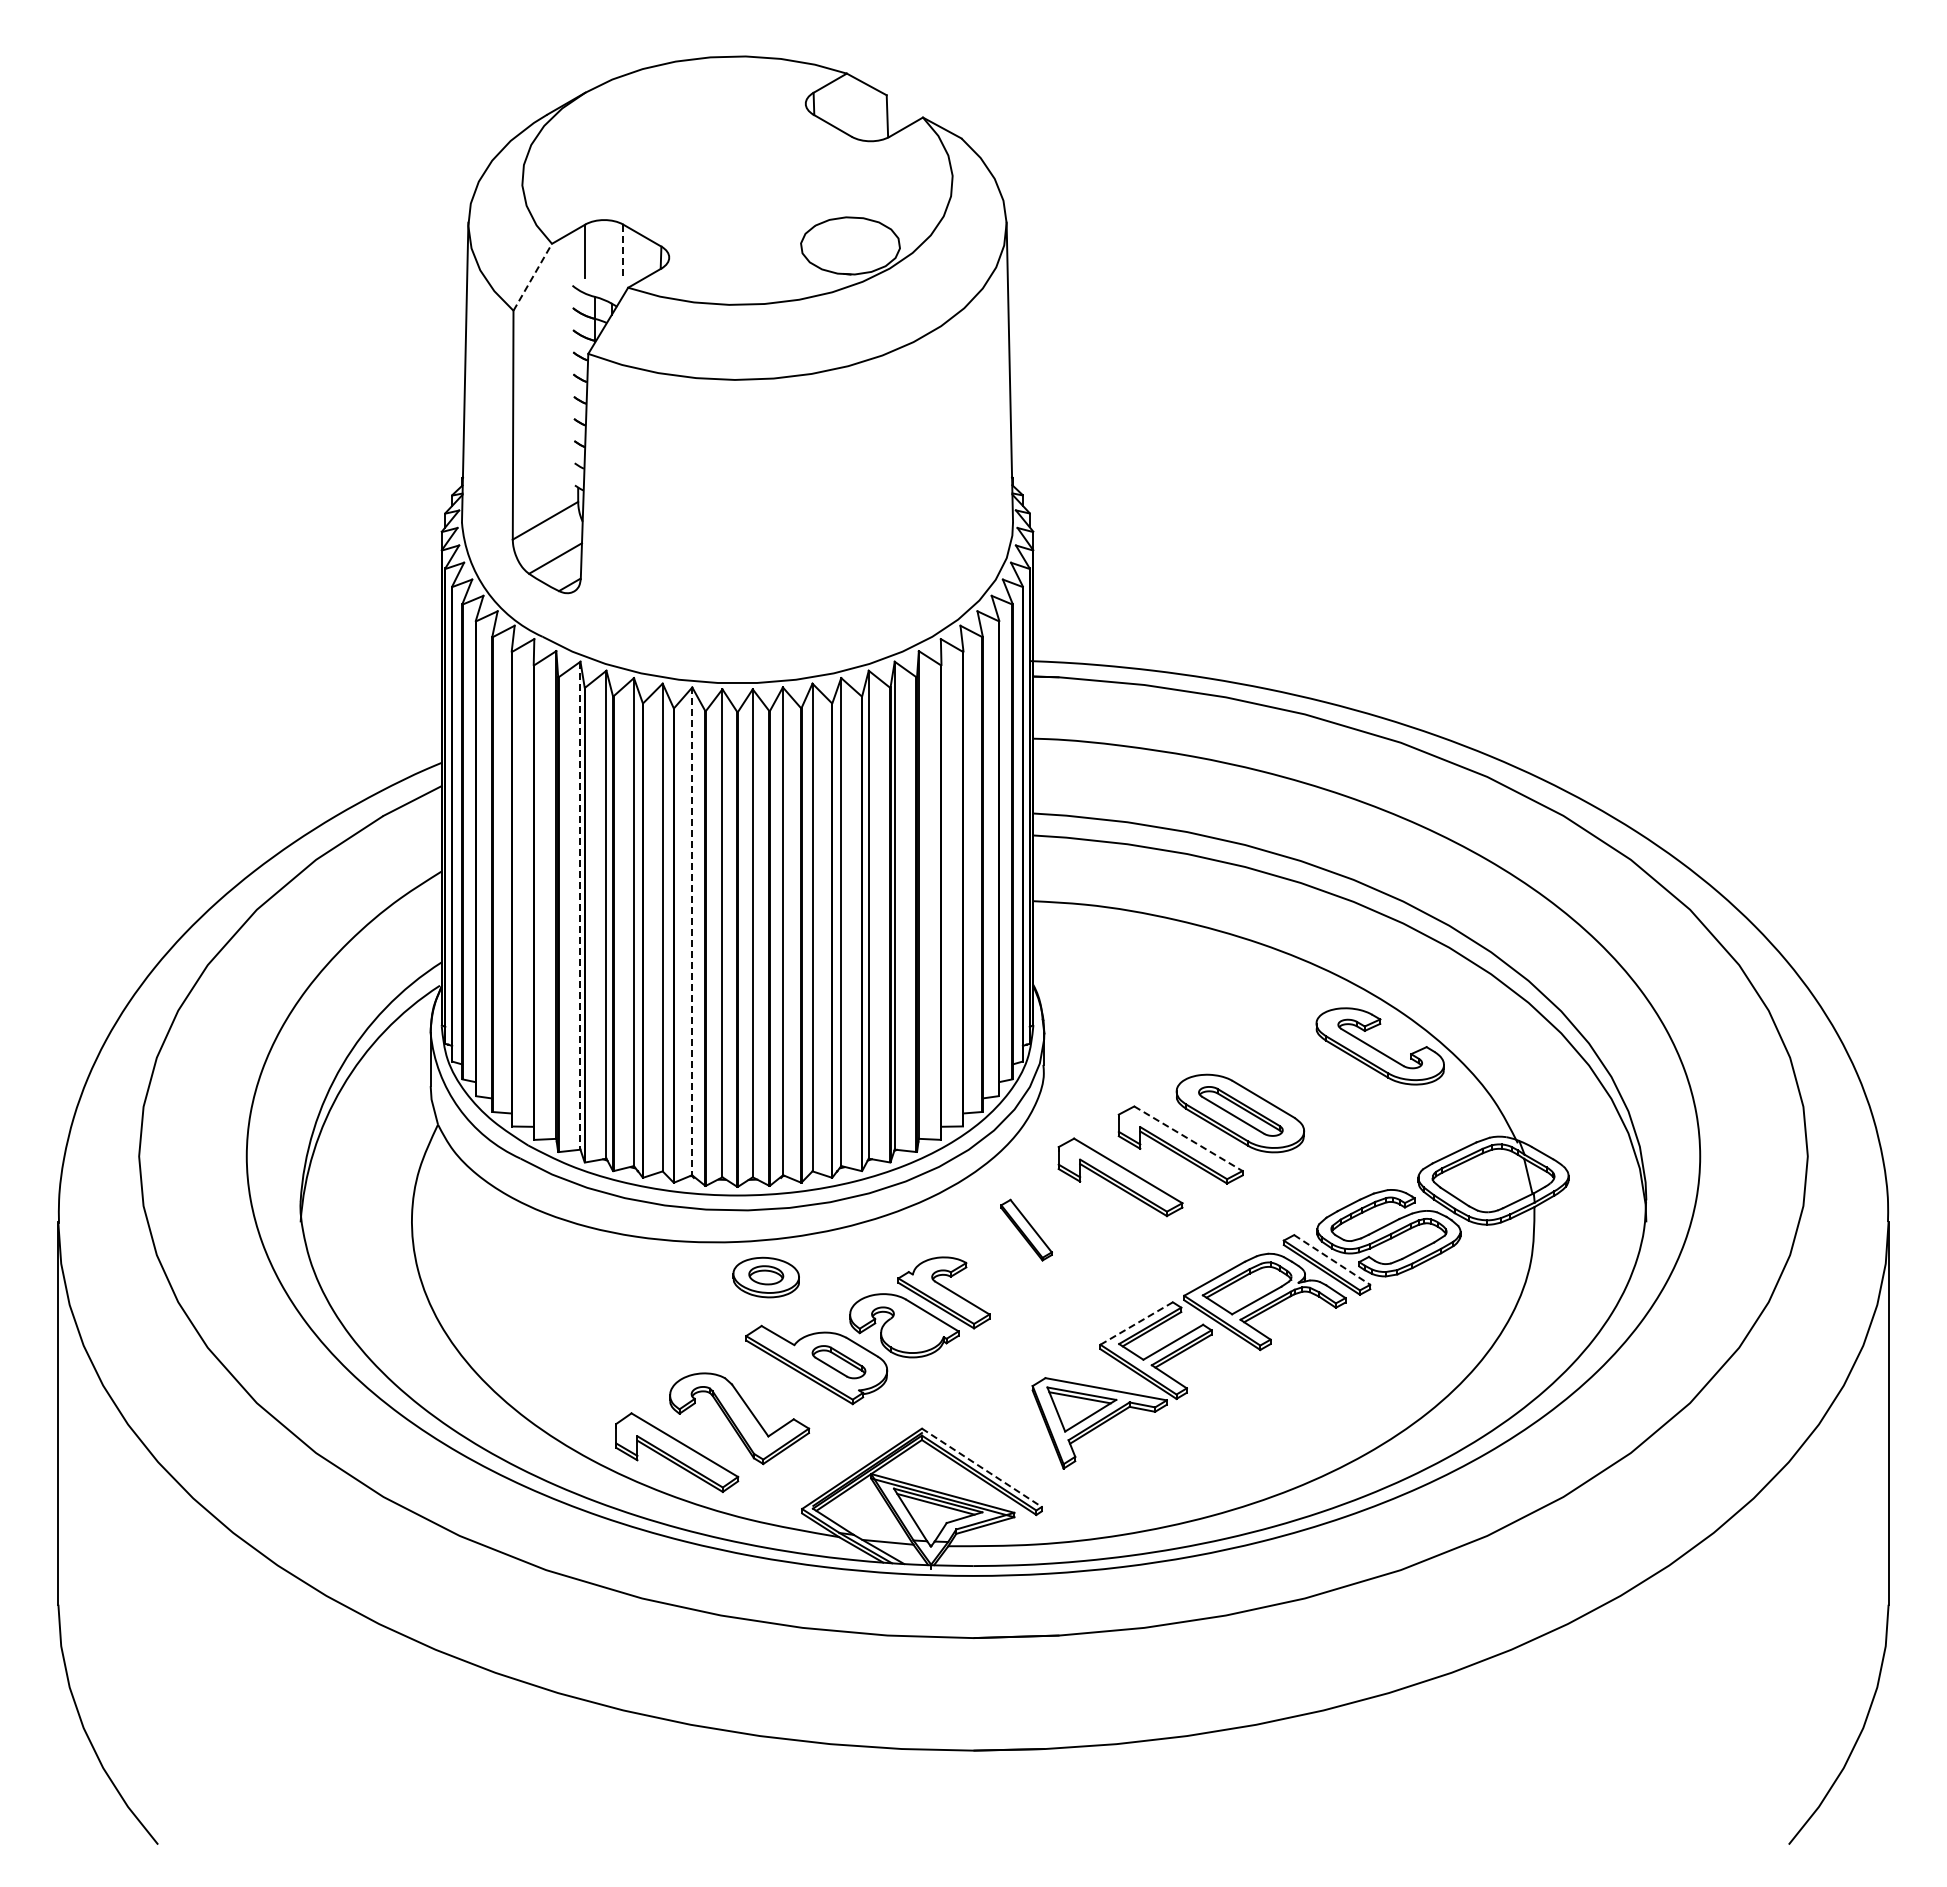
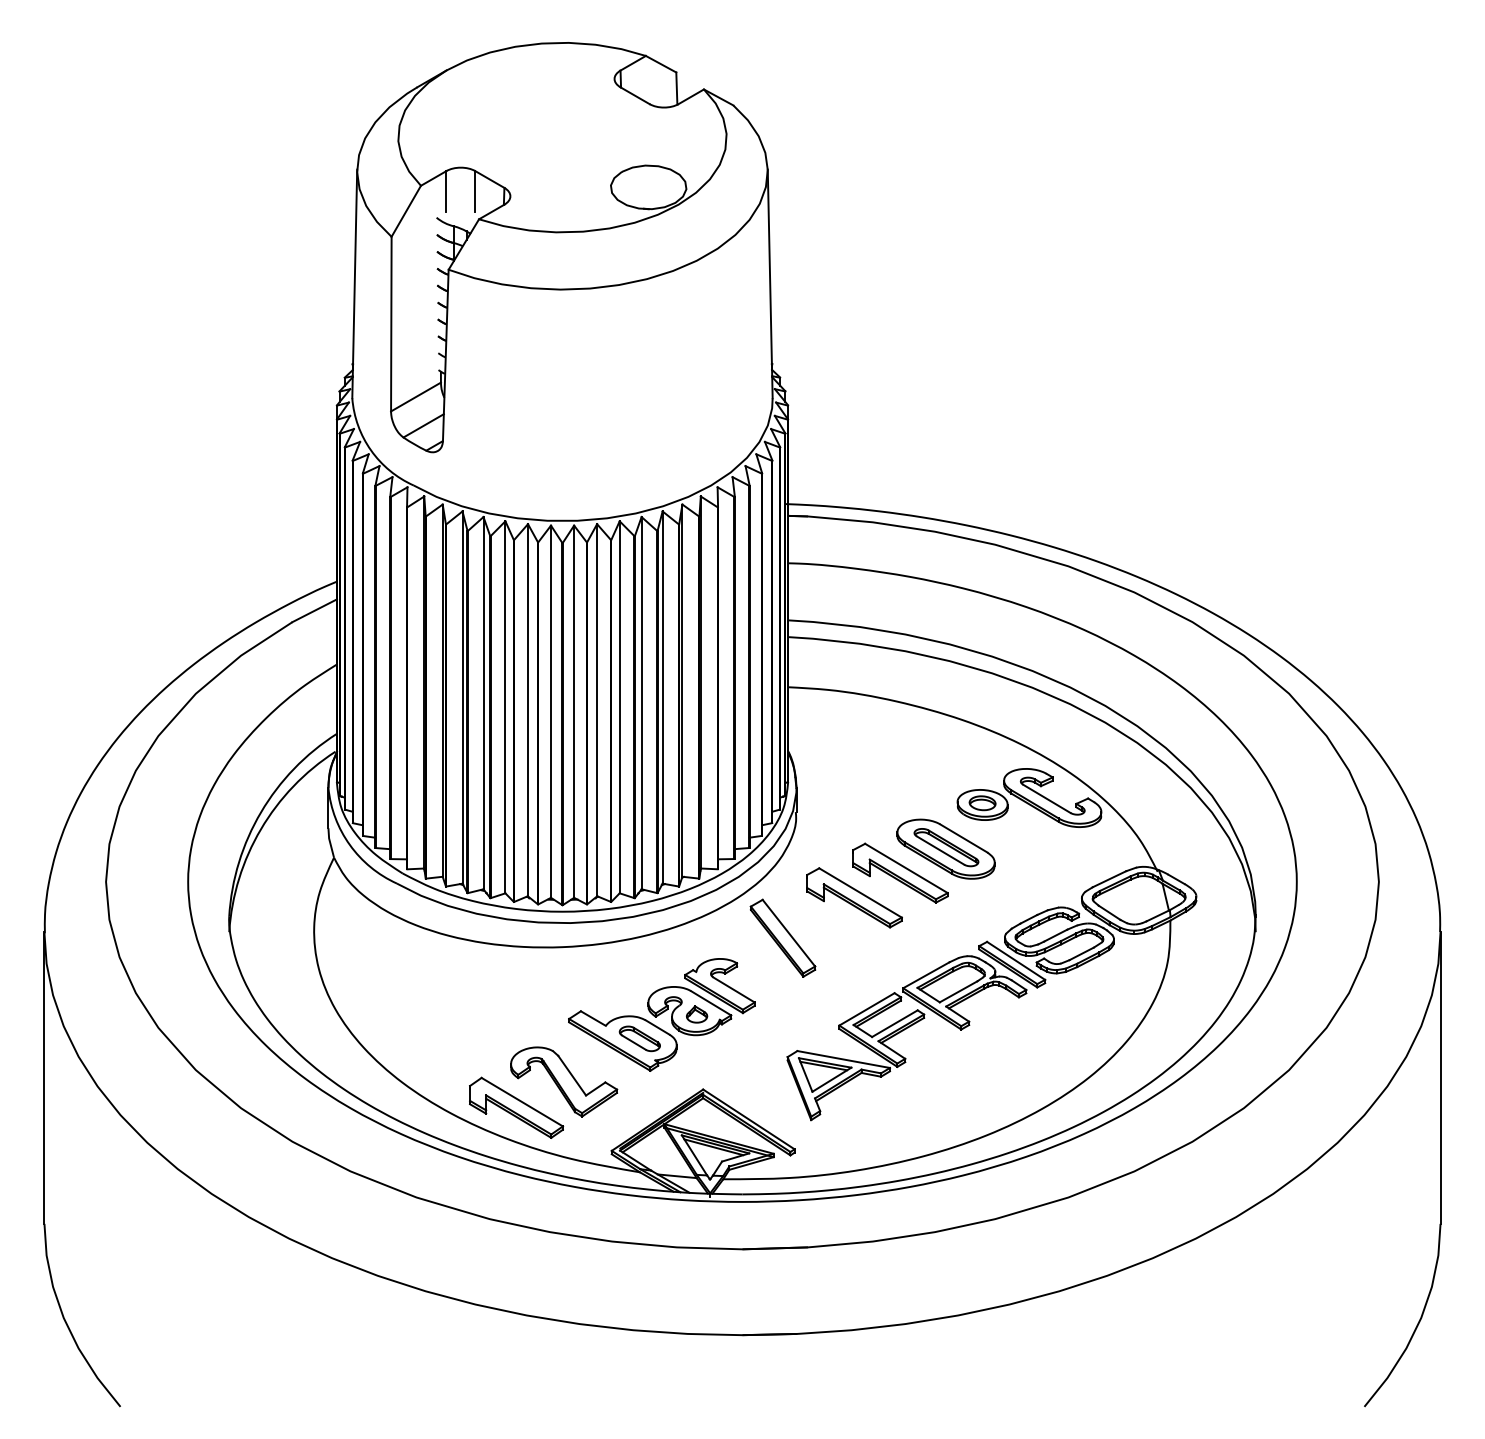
line: (623, 251) -> (475, 191), dashed -> solid
line: (532, 277) -> (406, 211), dashed -> solid
line: (580, 905) -> (442, 690), dashed -> solid
line: (692, 931) -> (528, 710), dashed -> solid
line: (1188, 1139) -> (906, 869), dashed -> solid
part: (1026, 1229) -> (782, 937), size x1.67
line: (1332, 1260) -> (1016, 961), dashed -> solid
part: (765, 1277) -> (982, 804), moved
line: (1136, 1323) -> (866, 1009), dashed -> solid
part: (913, 1329) -> (696, 1013), added
line: (981, 1467) -> (748, 1119), dashed -> solid

